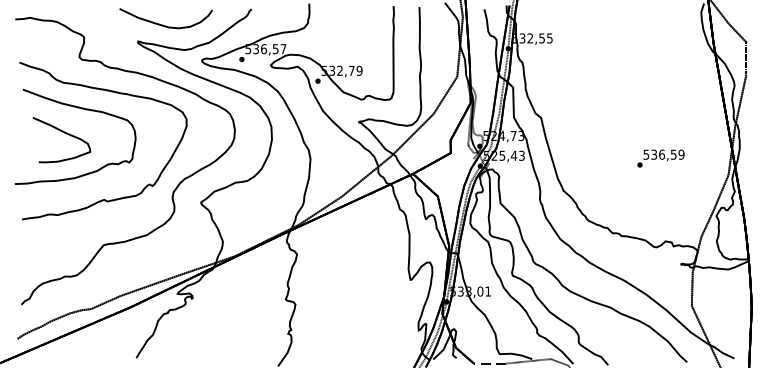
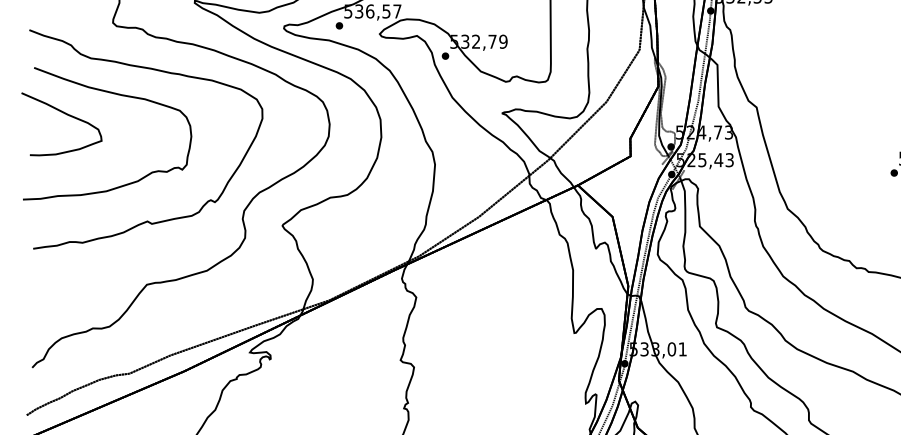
part: (64, 133) -> (65, 115), moved

